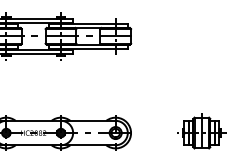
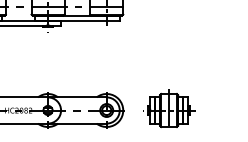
part: (201, 131) -> (168, 108), moved

